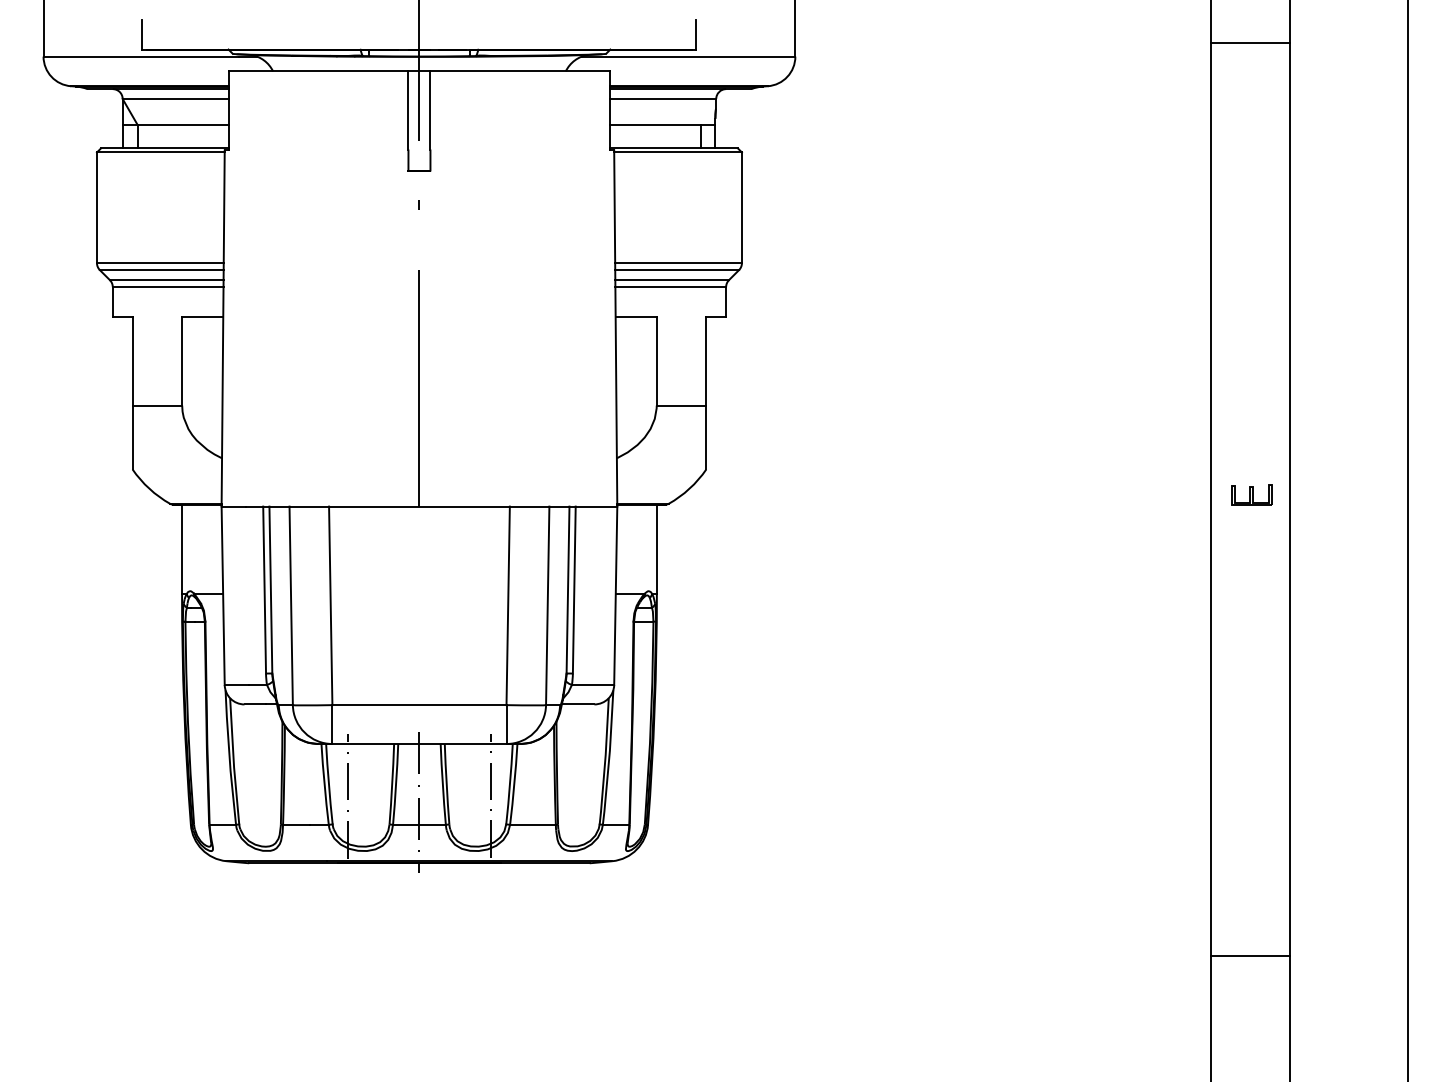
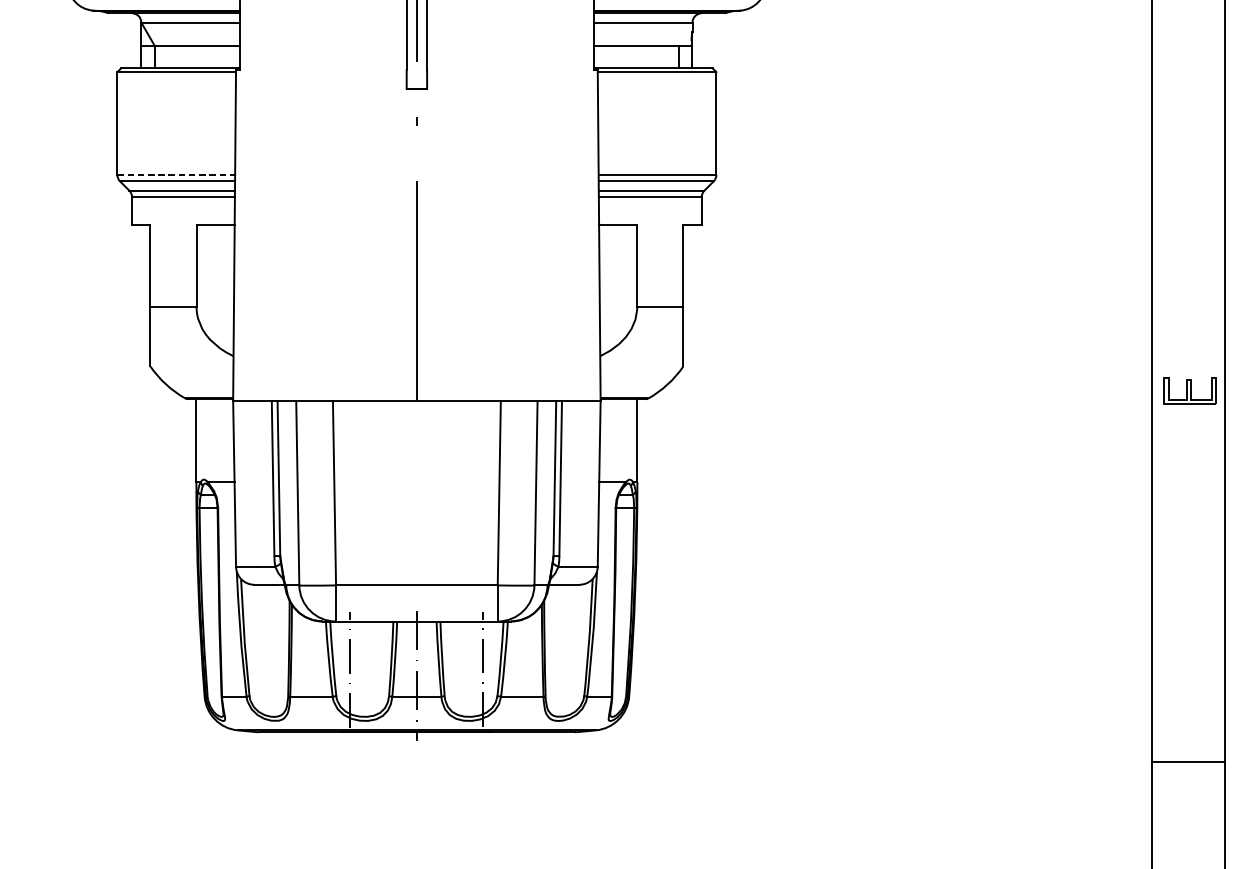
line: (160, 263) -> (176, 175), solid -> dashed
part: (1251, 494) -> (1189, 389), size x1.4
line: (1249, 956) -> (1187, 762), moved

